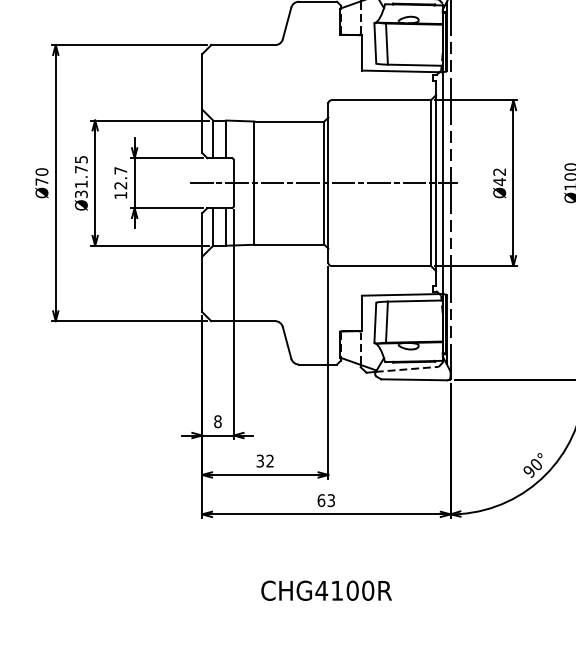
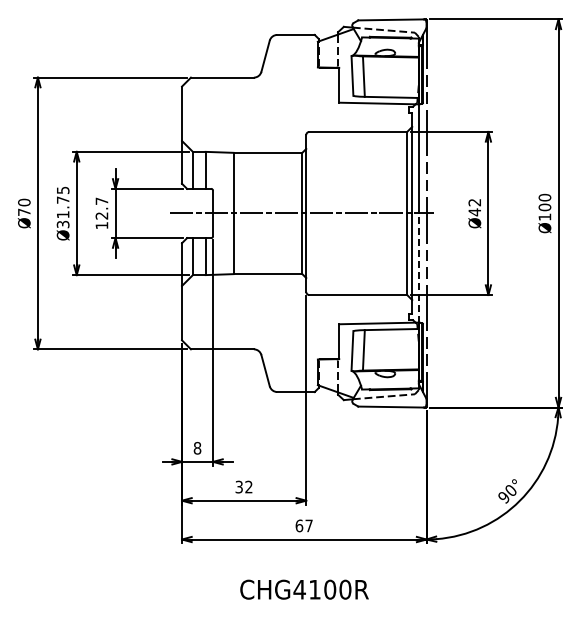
line: (442, 239) -> (418, 268), solid -> dashed
text: (330, 500) -> (308, 525), 63 -> 67
text: (326, 590) -> (304, 589), moved

